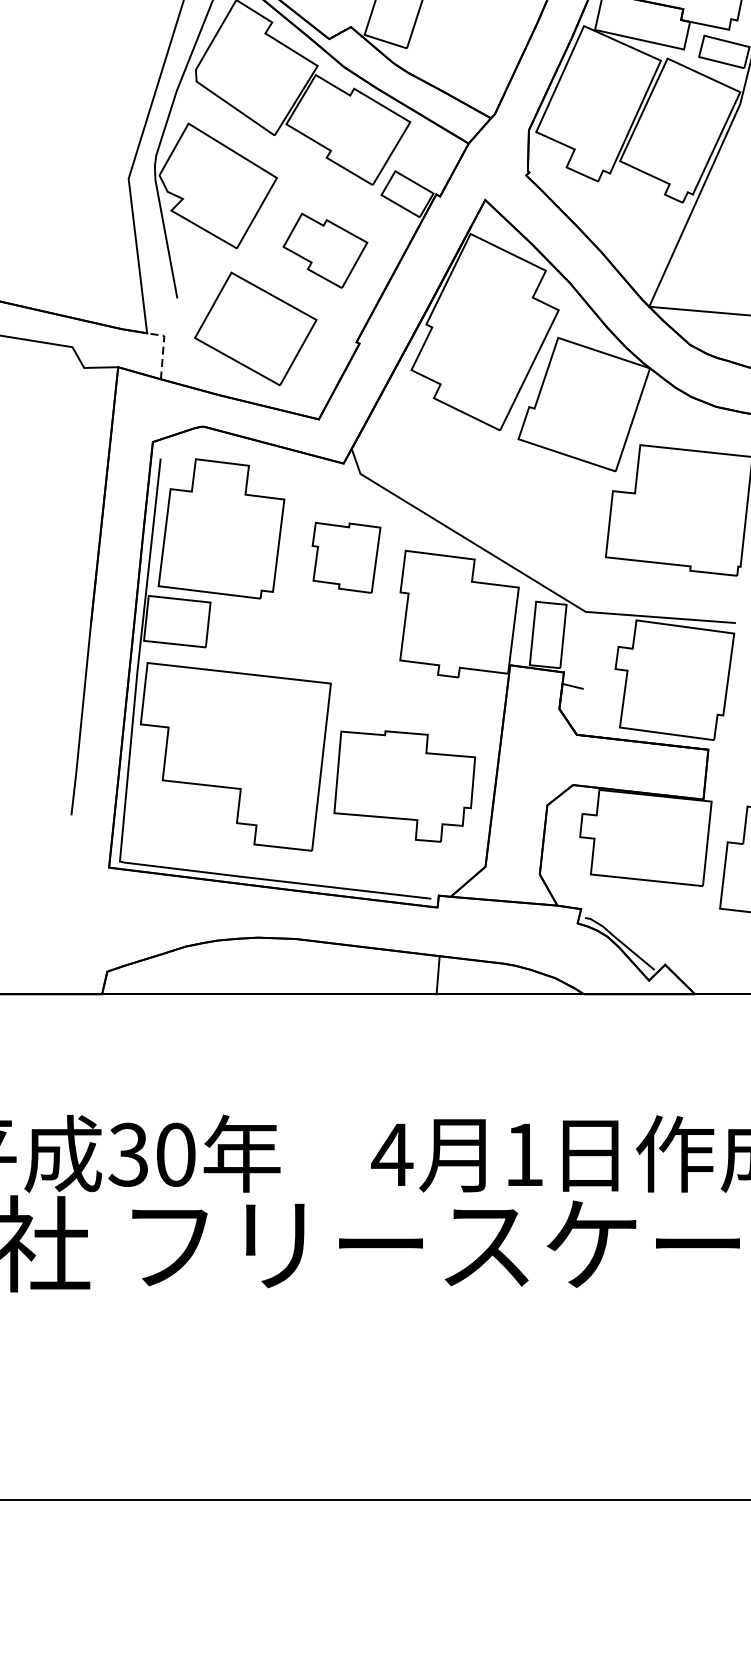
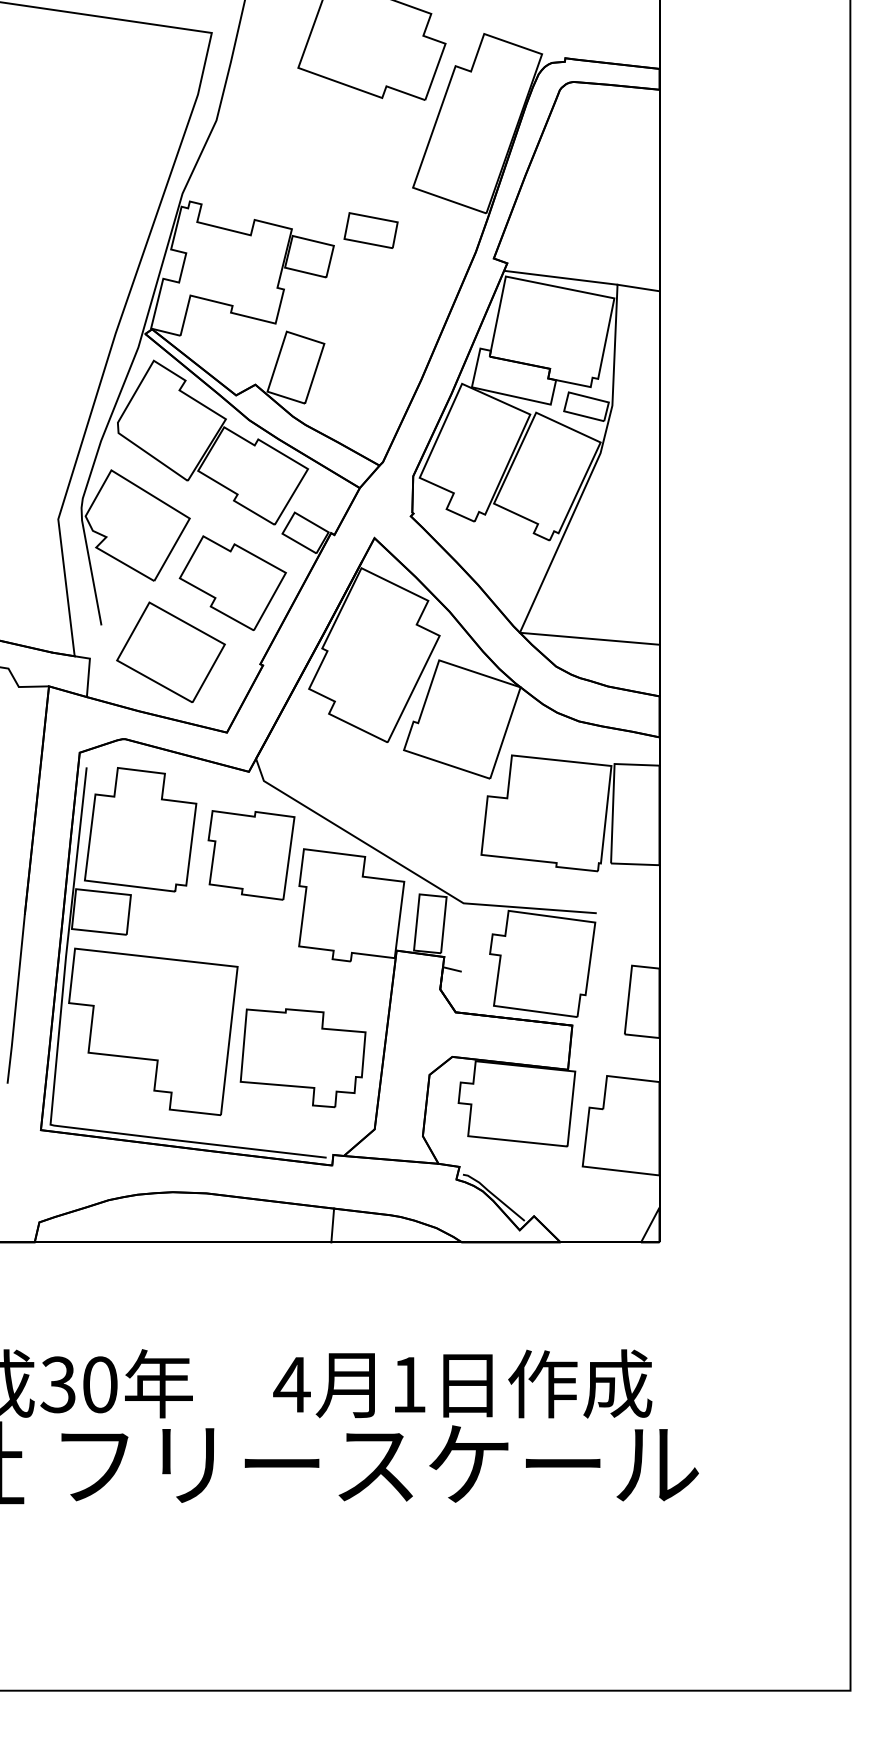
part: (325, 250) -> (232, 582), size x1.43
line: (163, 348) -> (89, 669), dashed -> solid
part: (346, 557) -> (251, 855), size x1.43

